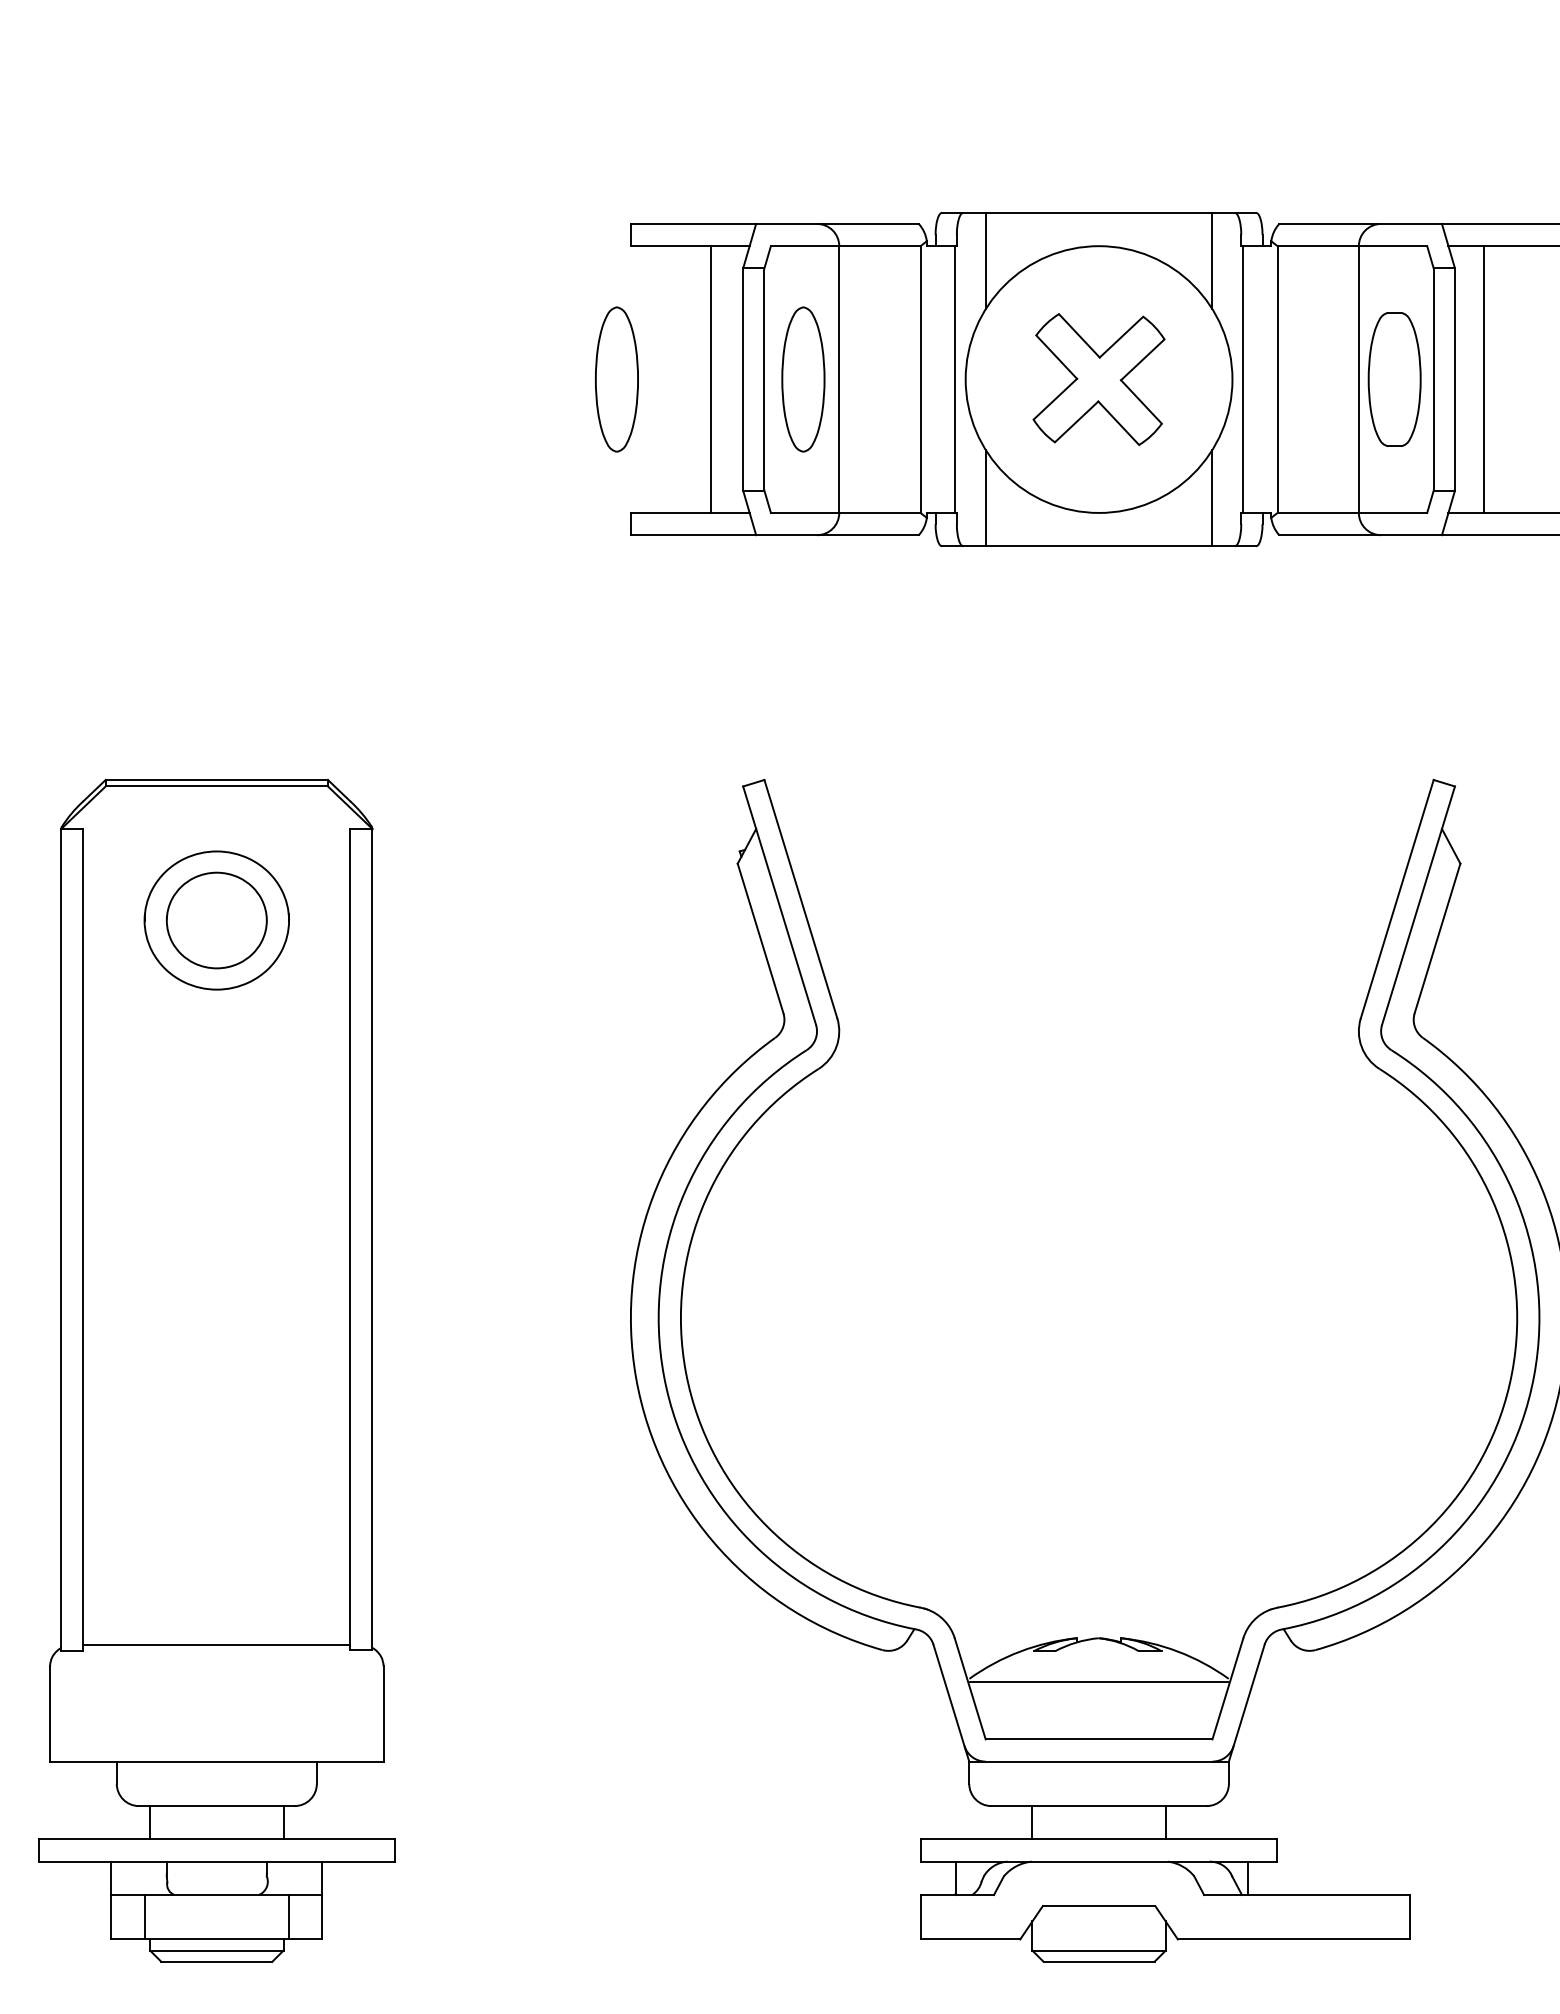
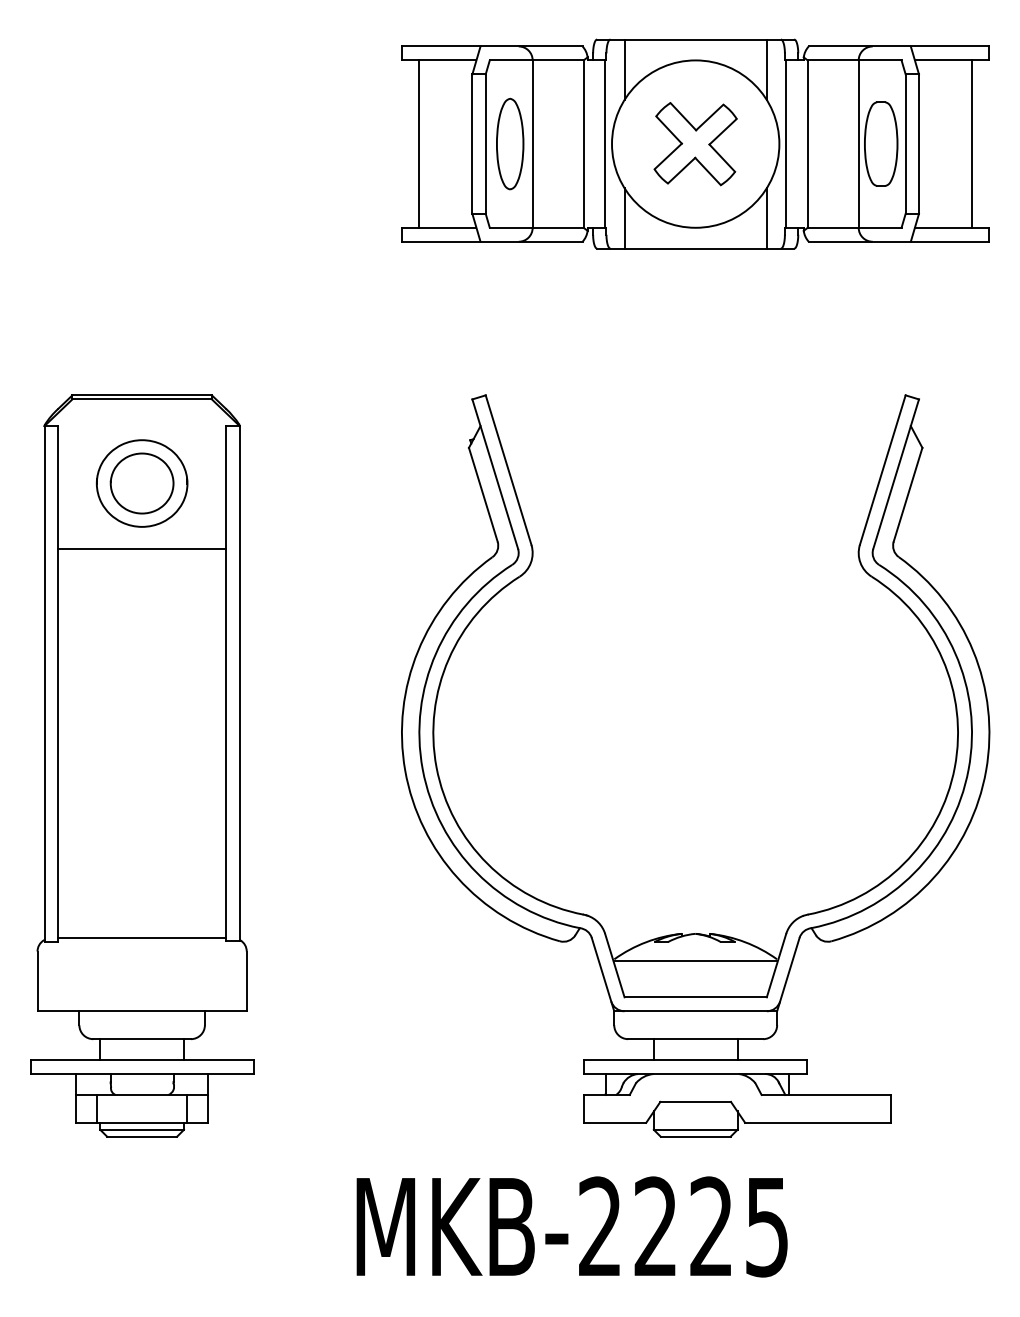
part: (617, 378) -> (393, 143), removed
line: (711, 378) -> (419, 143), moved
line: (1482, 378) -> (971, 143), moved
line: (215, 1025) -> (141, 549), added

